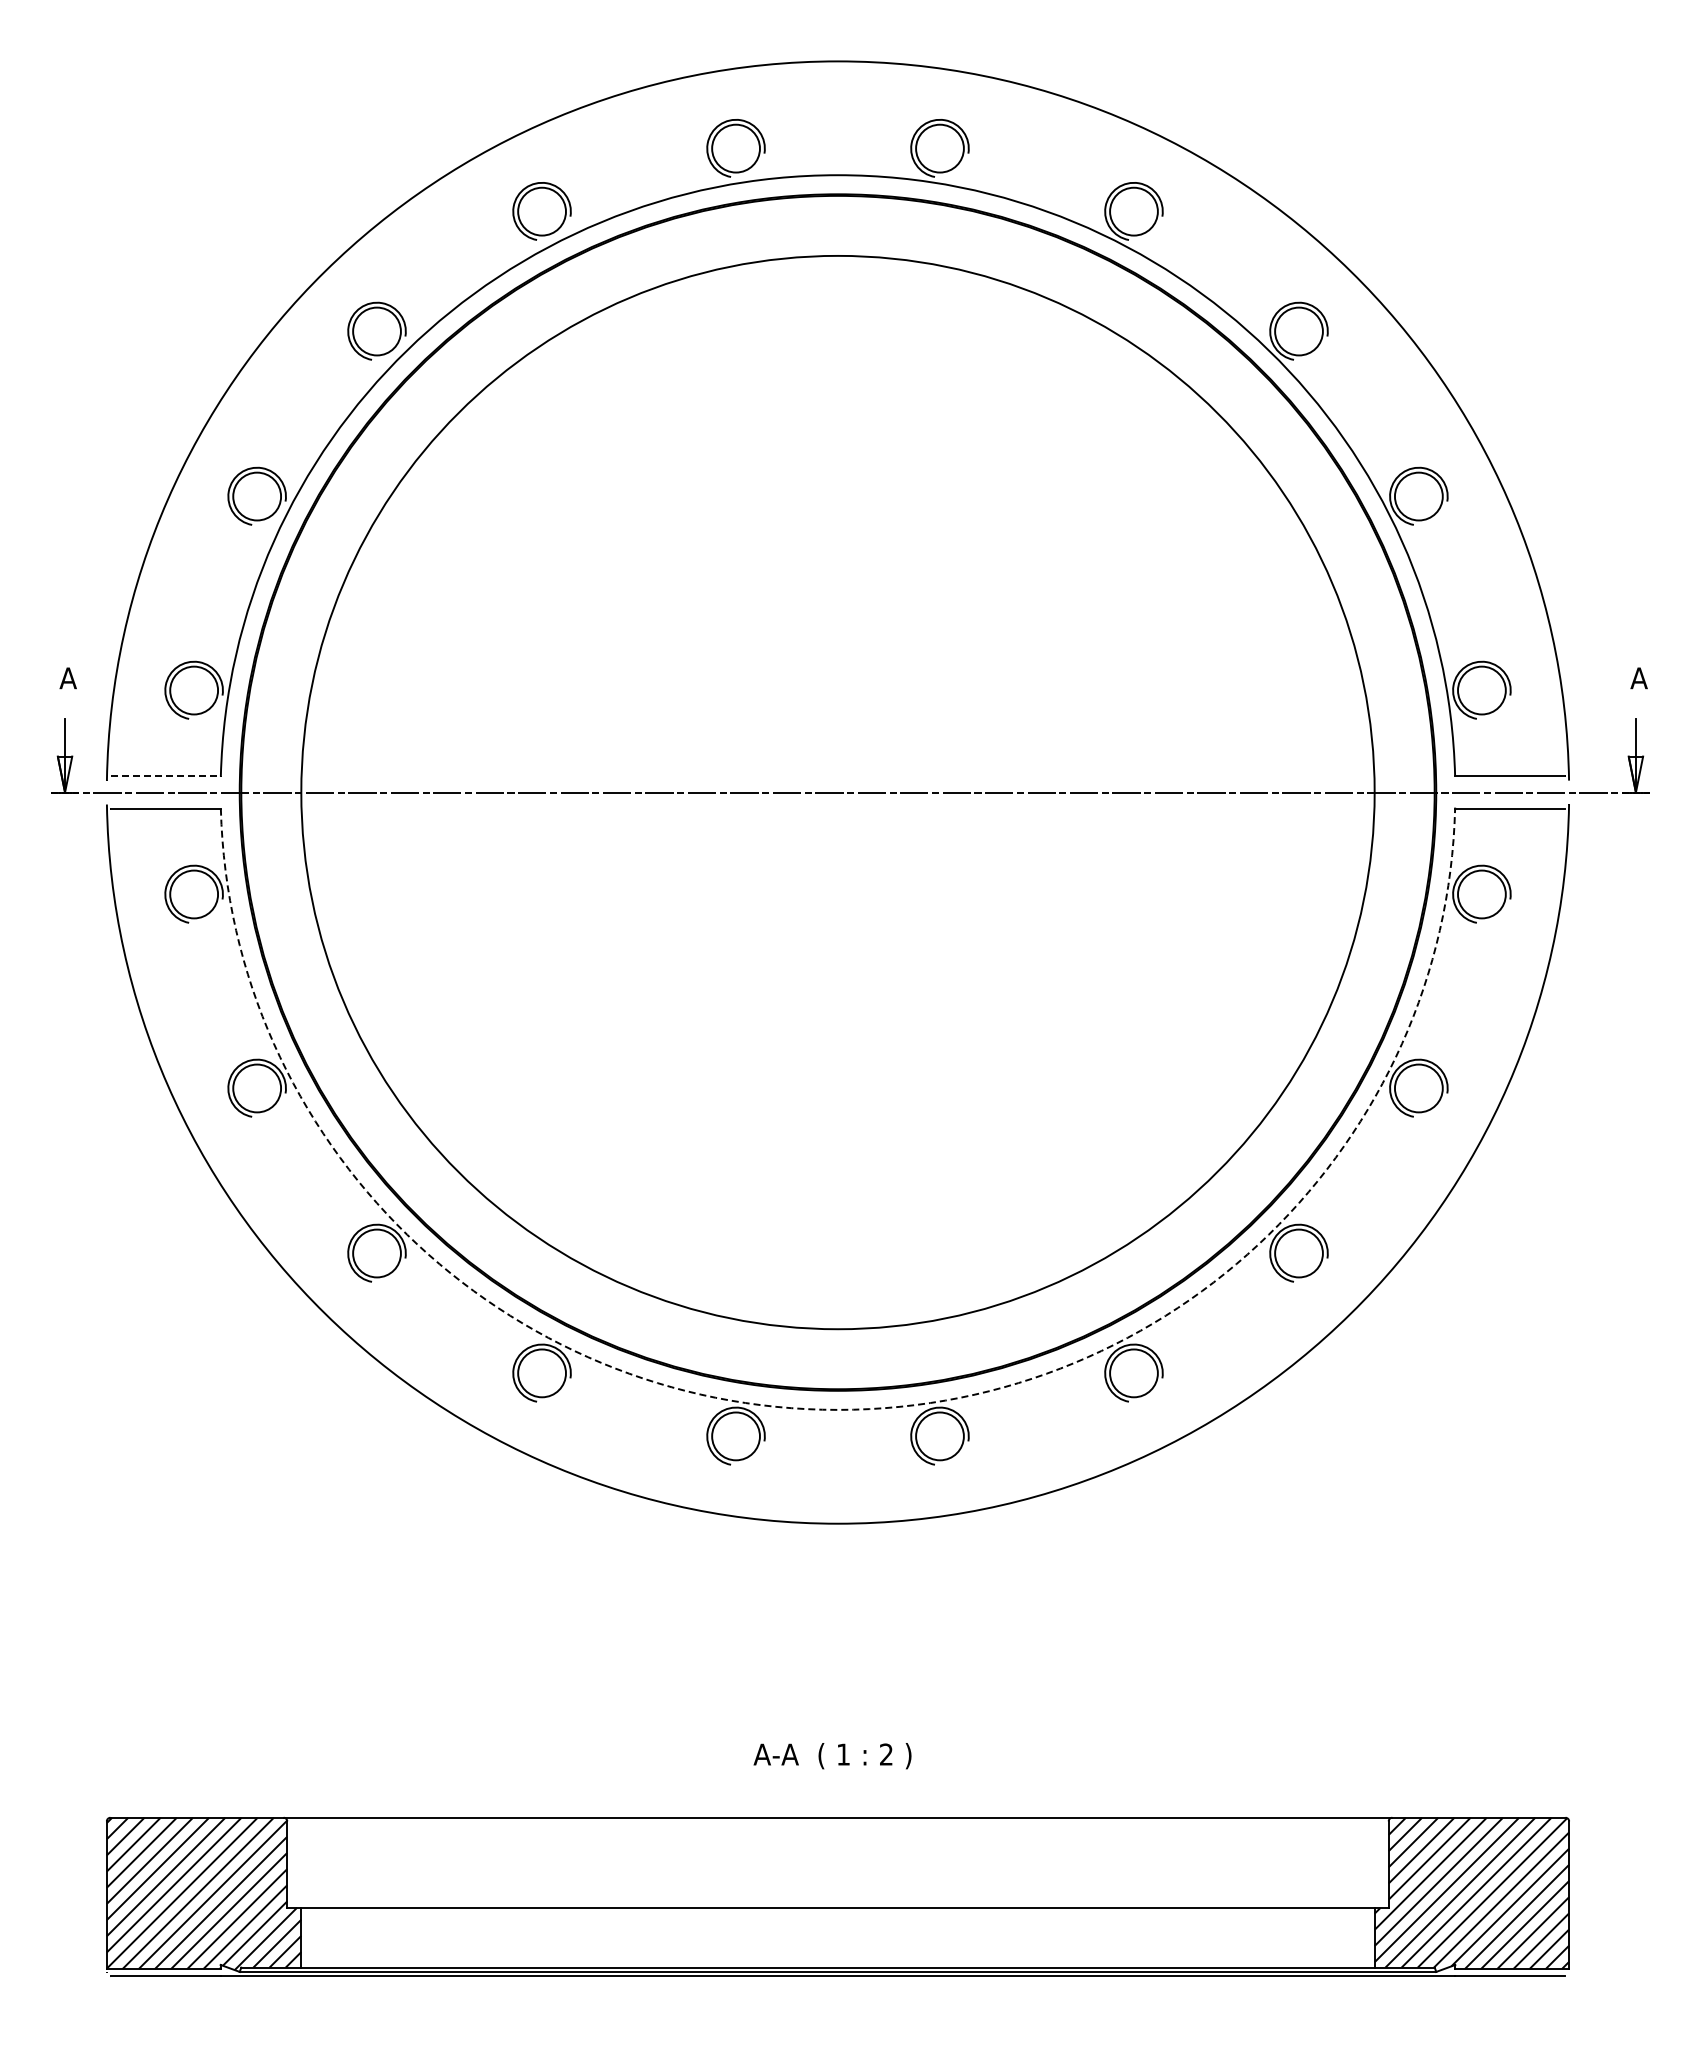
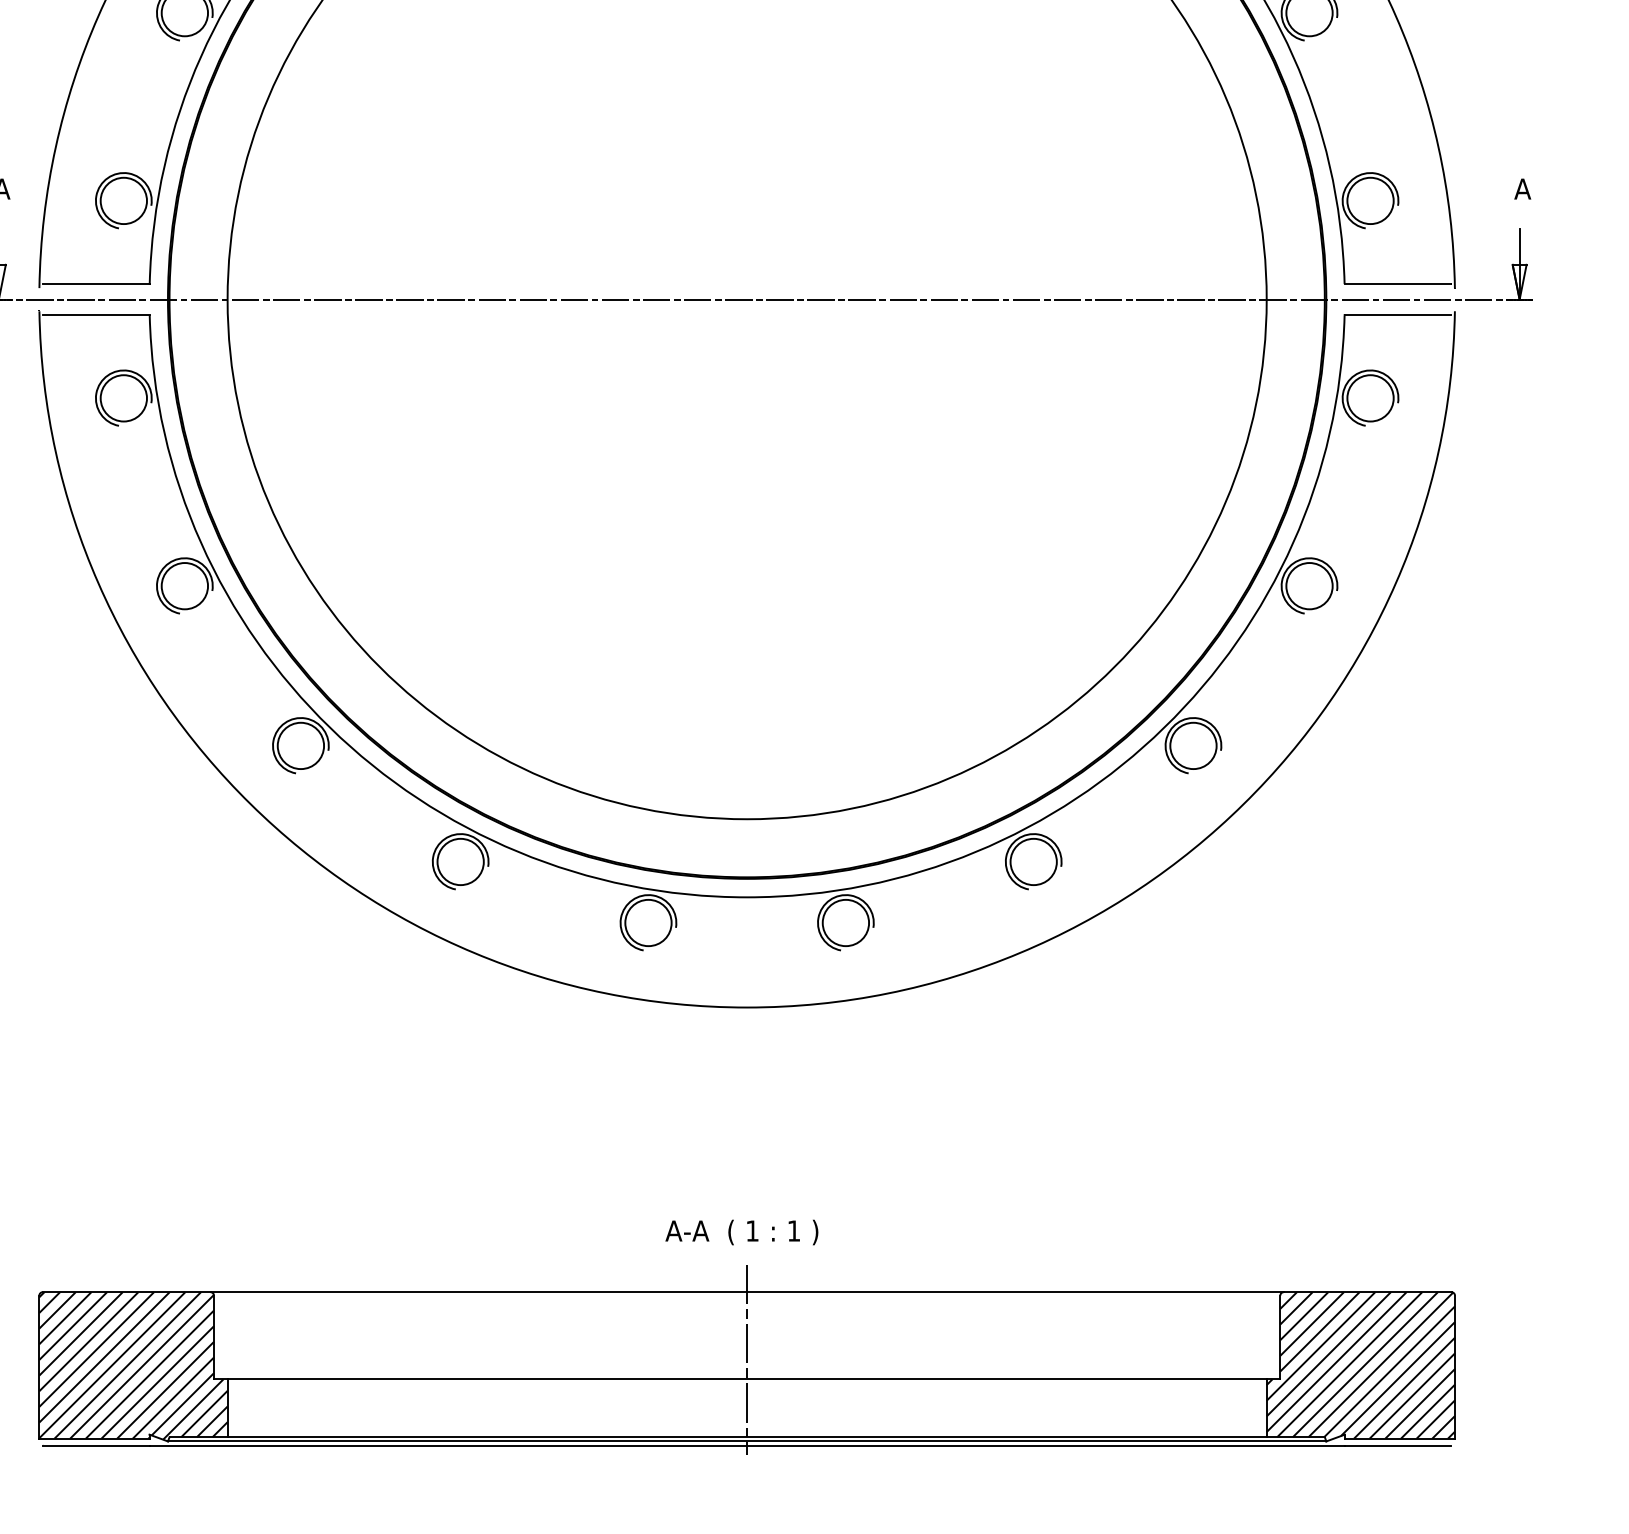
line: (166, 776) -> (97, 284), dashed -> solid
arc: (837, 1409) -> (746, 896), dashed -> solid
text: (886, 1754) -> (794, 1230), 2 -> 1
line: (837, 1887) -> (746, 1359), added

